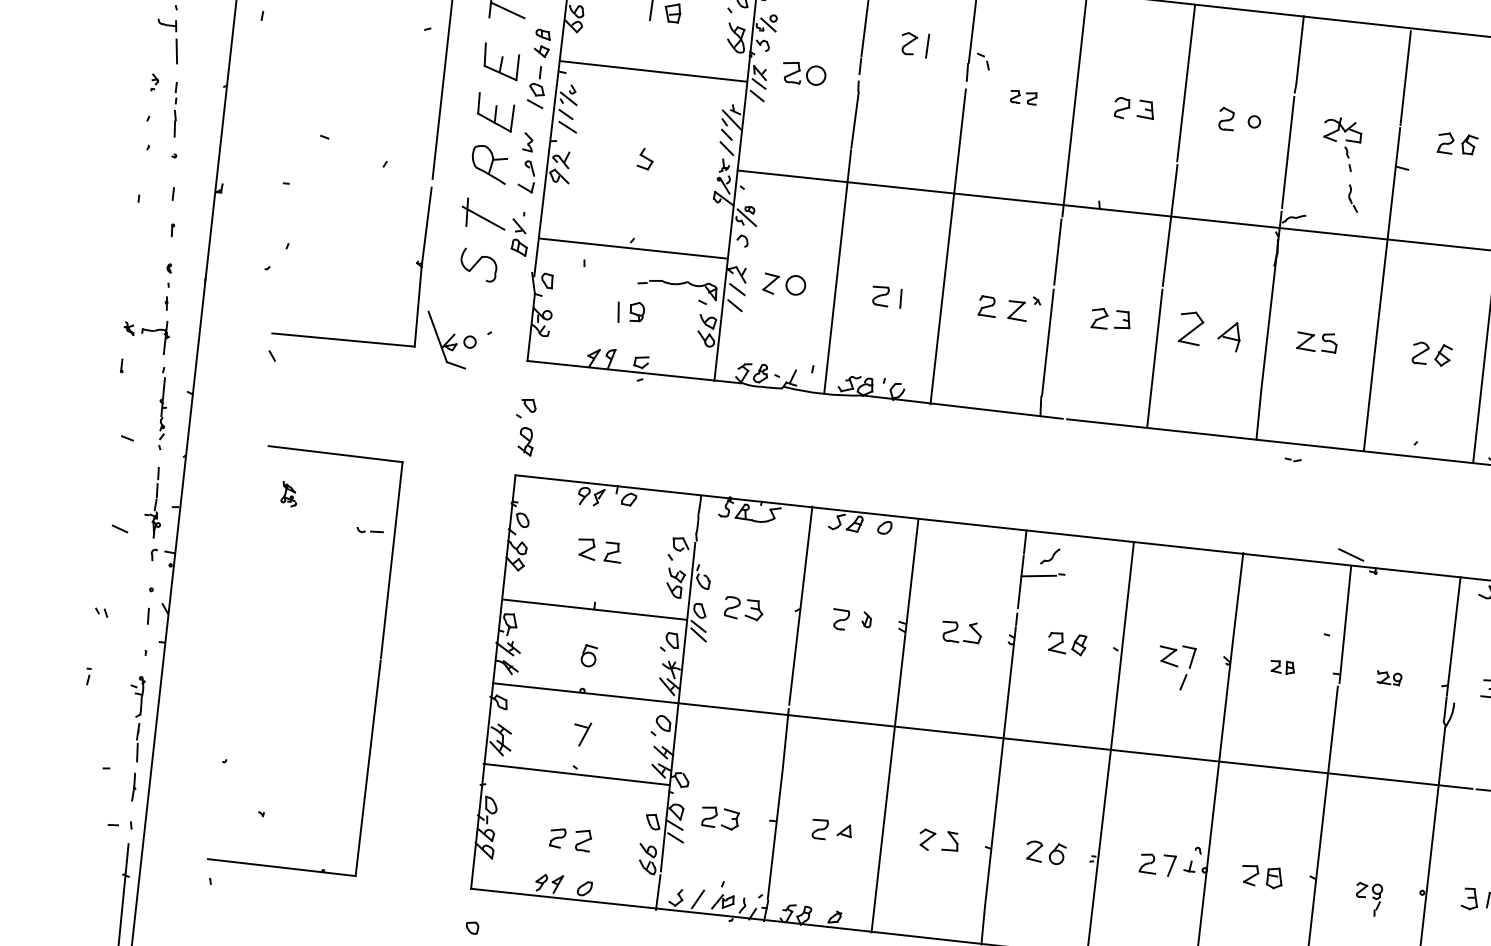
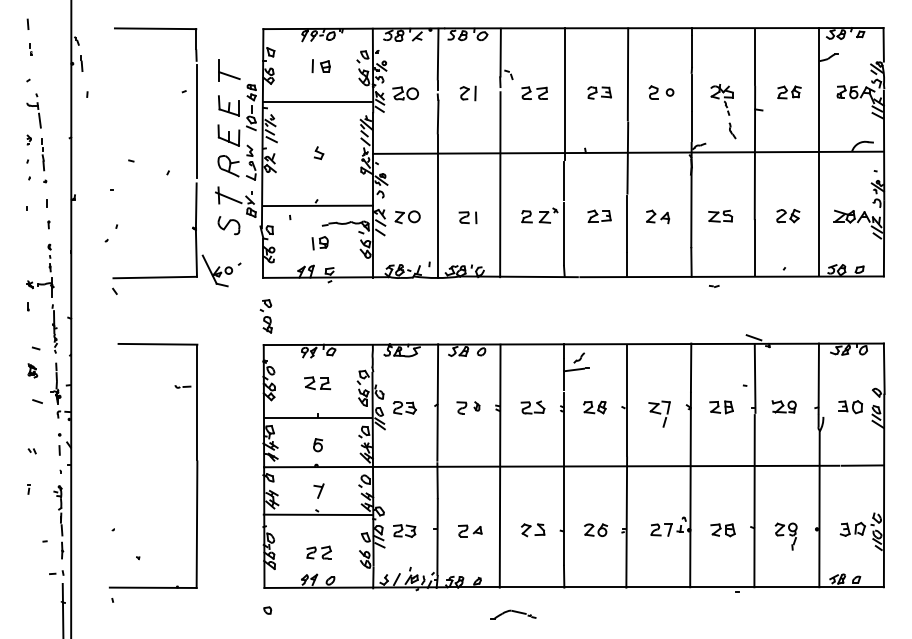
part: (913, 44) -> (467, 93), moved
part: (1023, 96) -> (534, 92), size x1.67
part: (1211, 330) -> (658, 216), size x0.62
part: (289, 494) -> (32, 370), moved
part: (1282, 667) -> (721, 407), size x1.67
part: (1388, 677) -> (783, 406), size x1.67
part: (1367, 899) -> (785, 536), size x1.43

